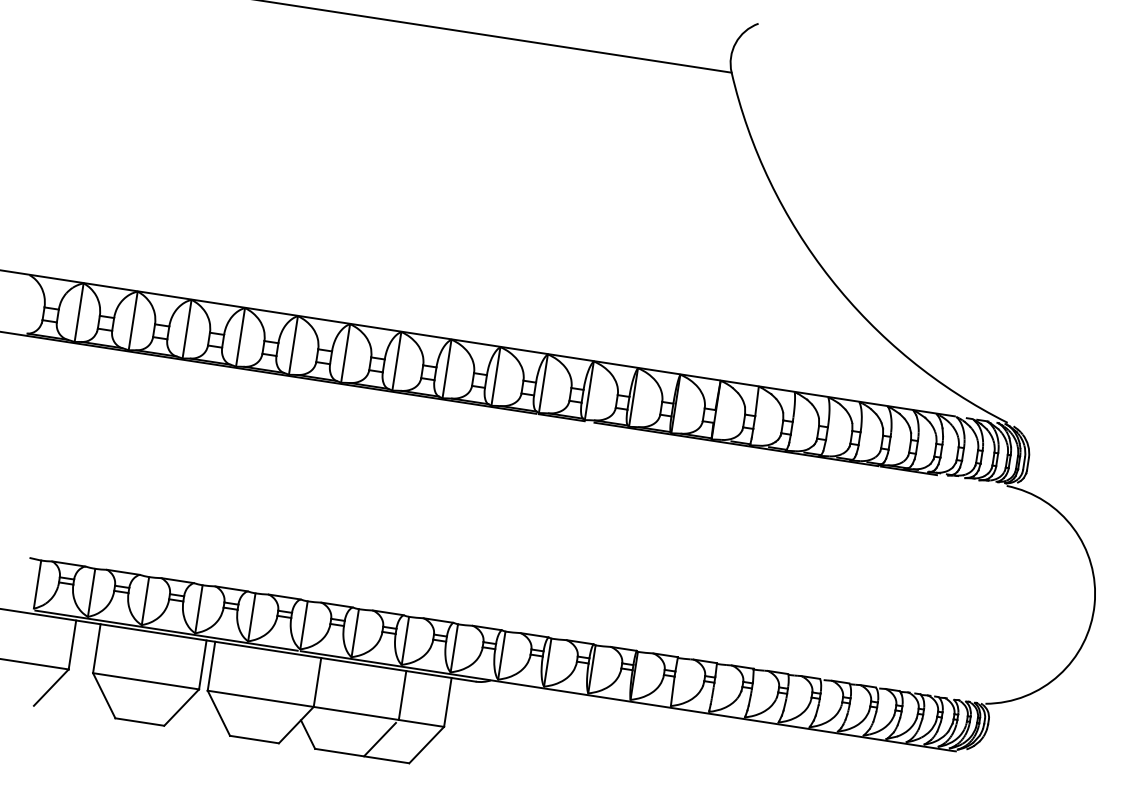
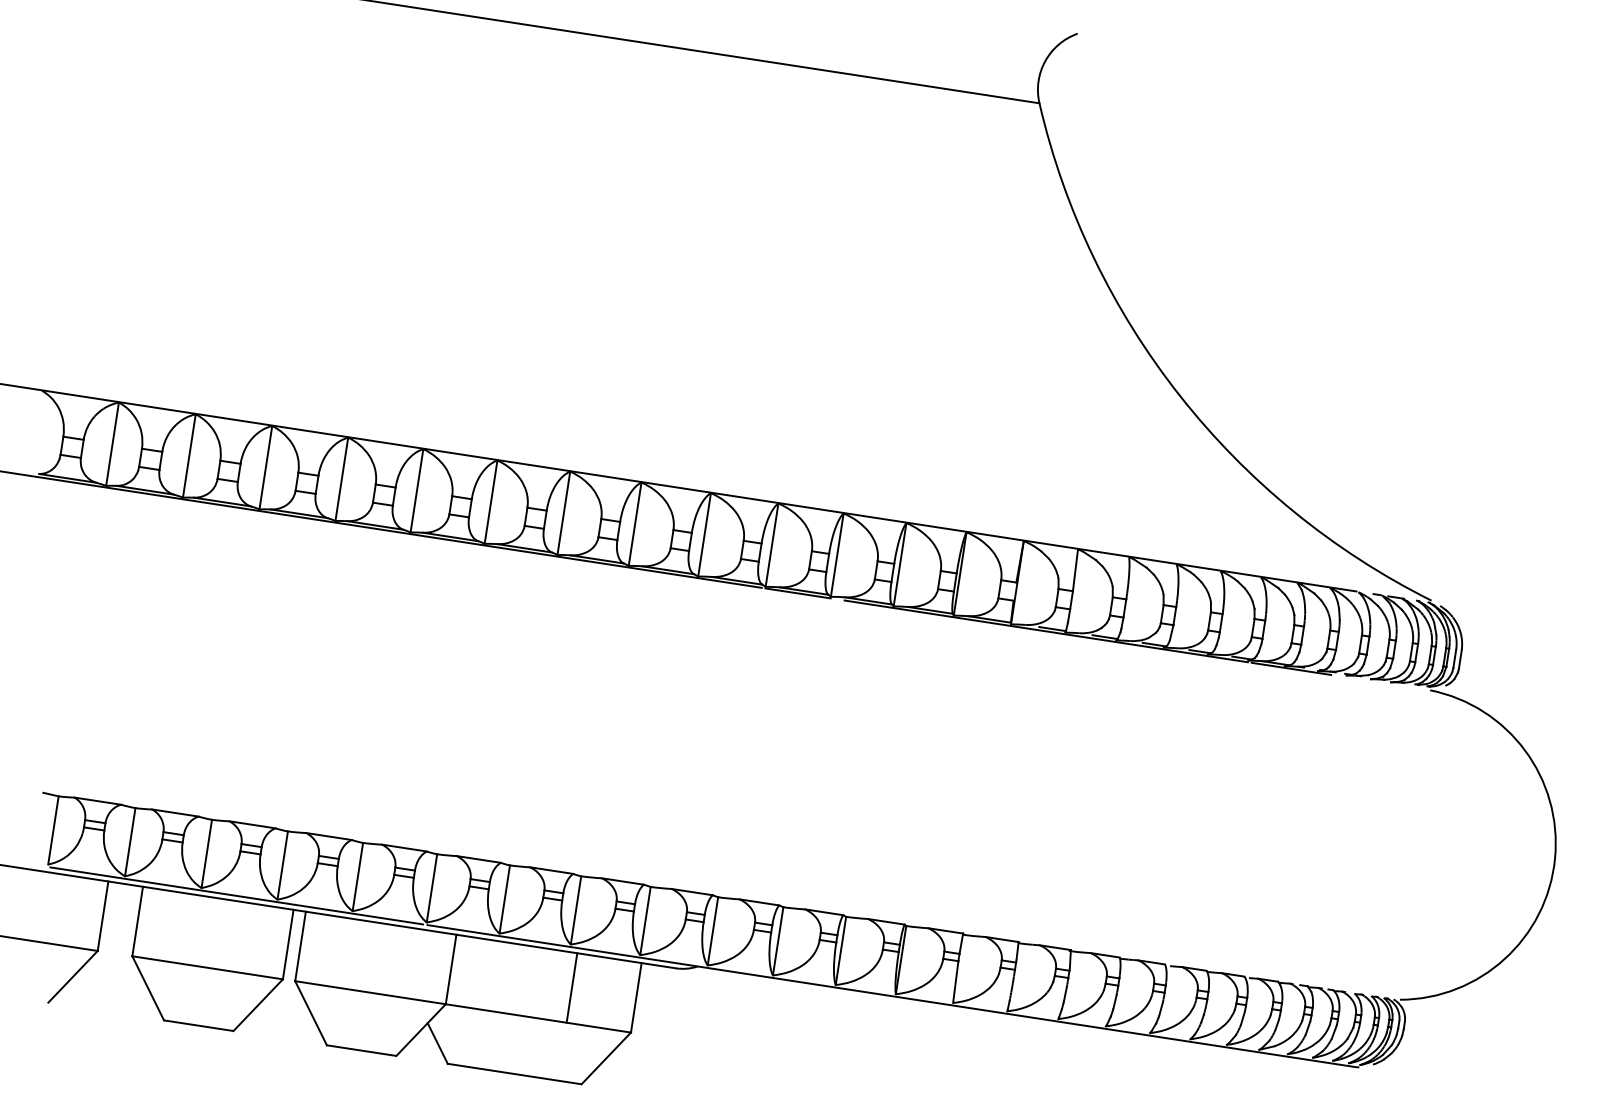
line: (379, 739) -> (539, 1050), removed

